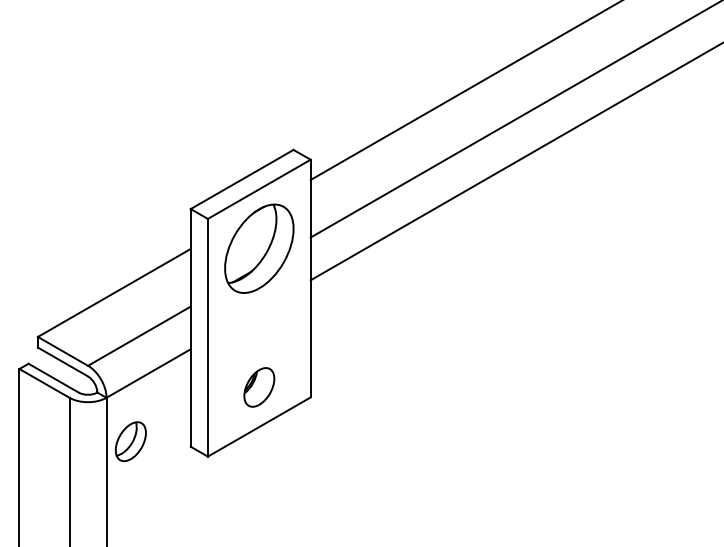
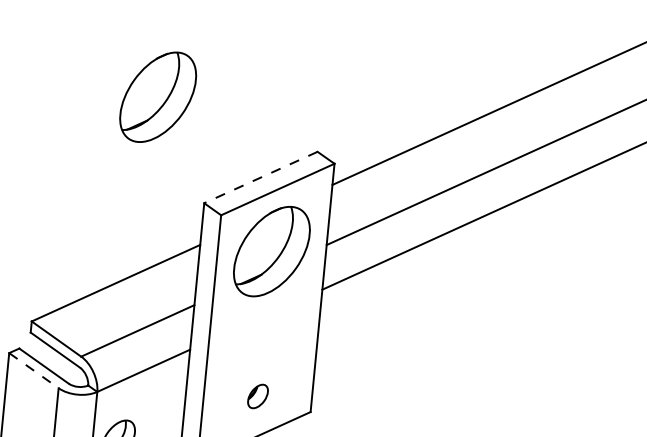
part: (137, 112) -> (158, 97), added
line: (241, 179) -> (260, 177), solid -> dashed
line: (44, 383) -> (33, 370), solid -> dashed
part: (259, 387) -> (258, 396), size x0.6

